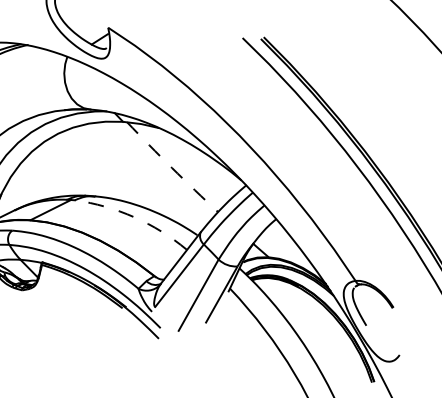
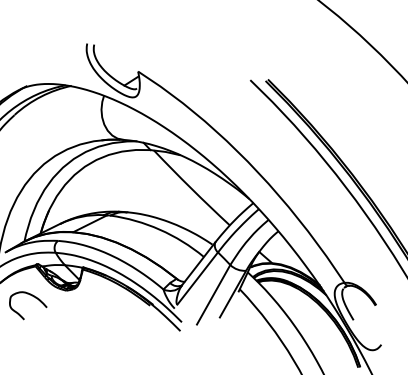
arc: (172, 167) -> (191, 188), dashed -> solid
arc: (133, 216) -> (159, 229), dashed -> solid

